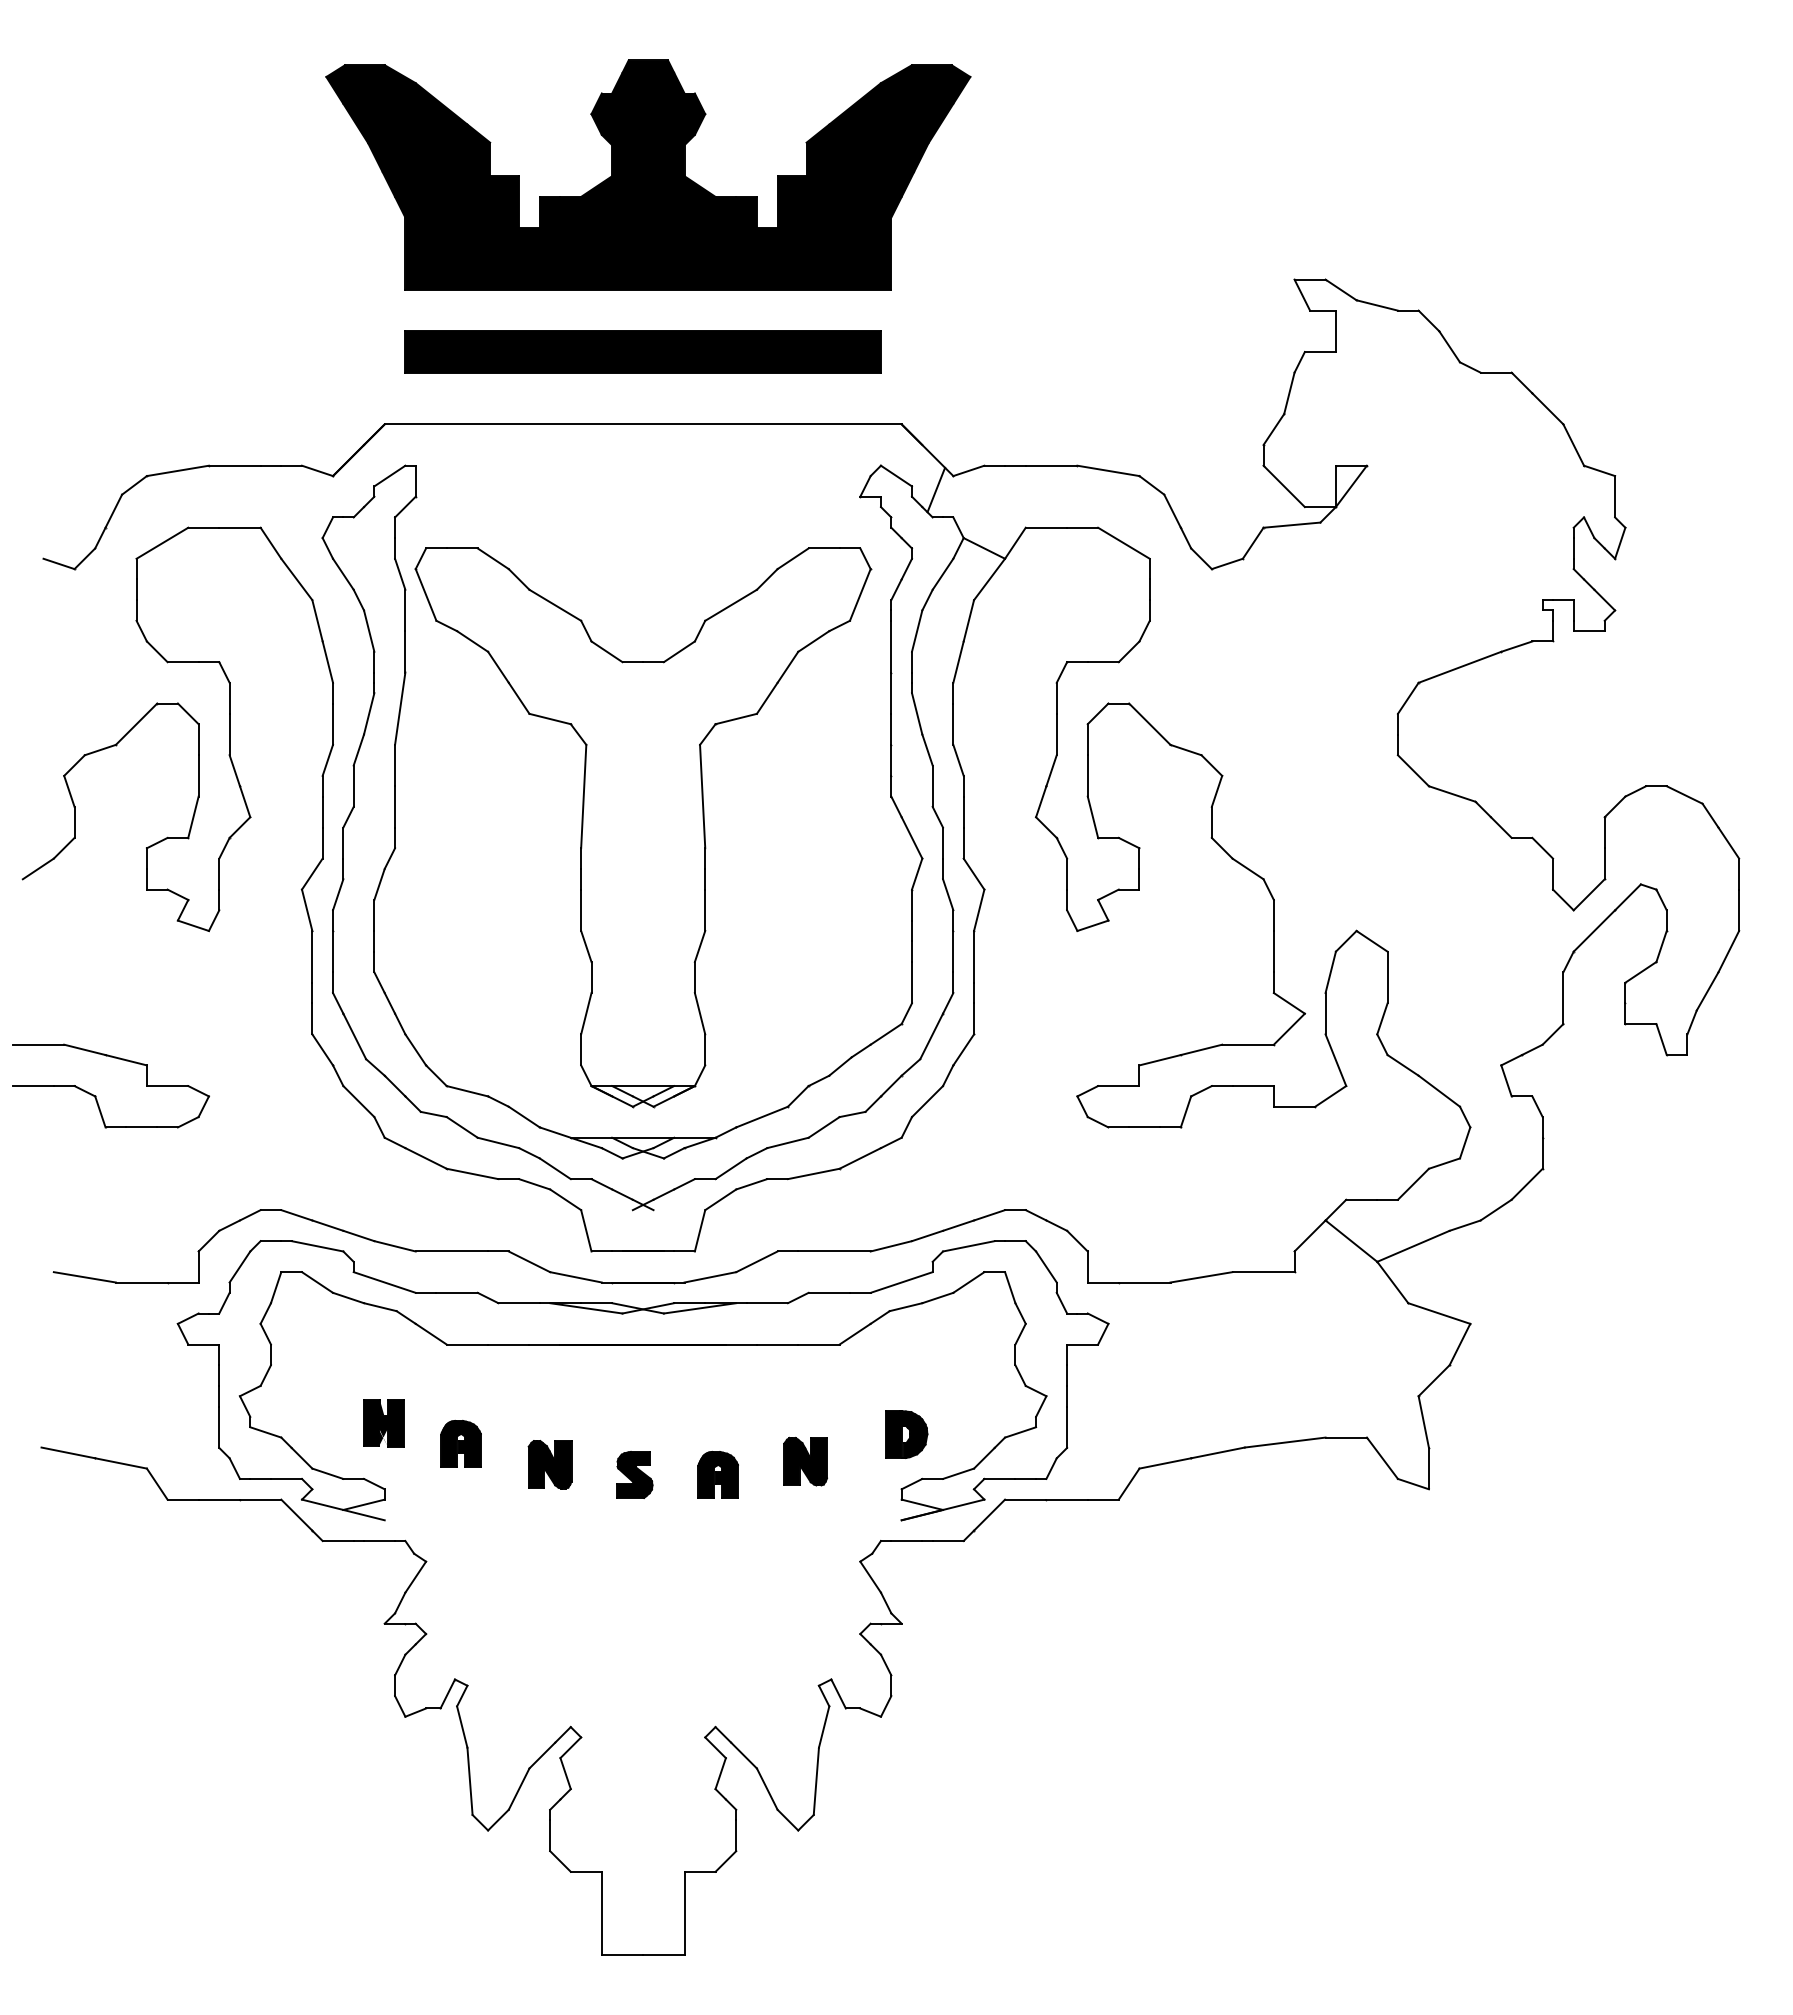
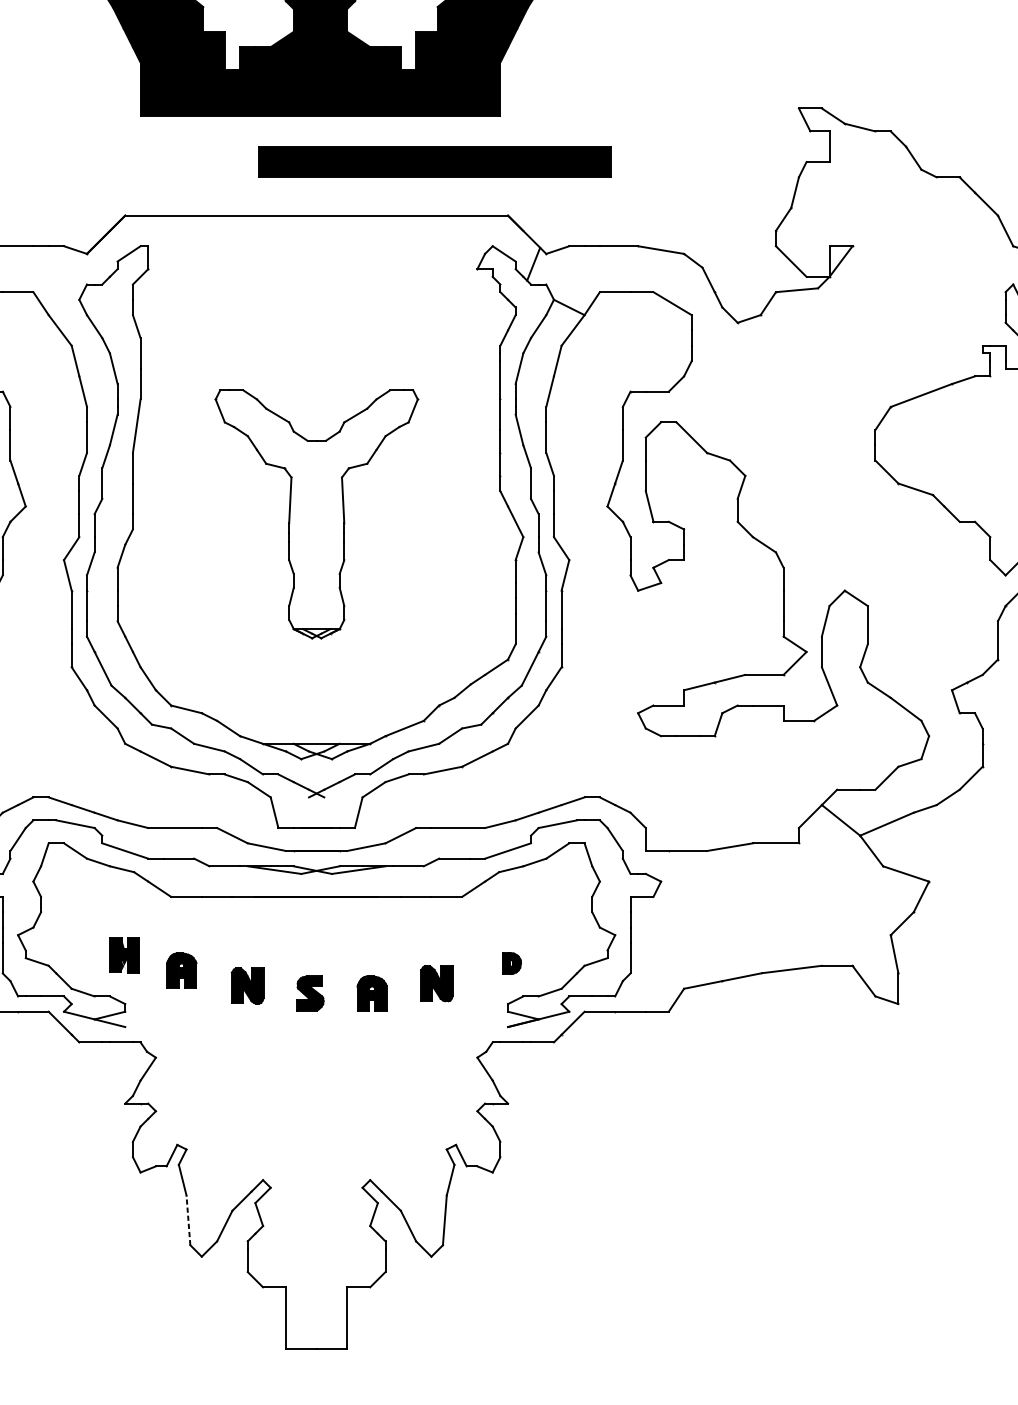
part: (642, 351) -> (434, 161), moved
part: (643, 827) -> (316, 514), size x0.6
part: (906, 1434) -> (511, 963), size x0.6
line: (470, 1781) -> (188, 1220), solid -> dashed

